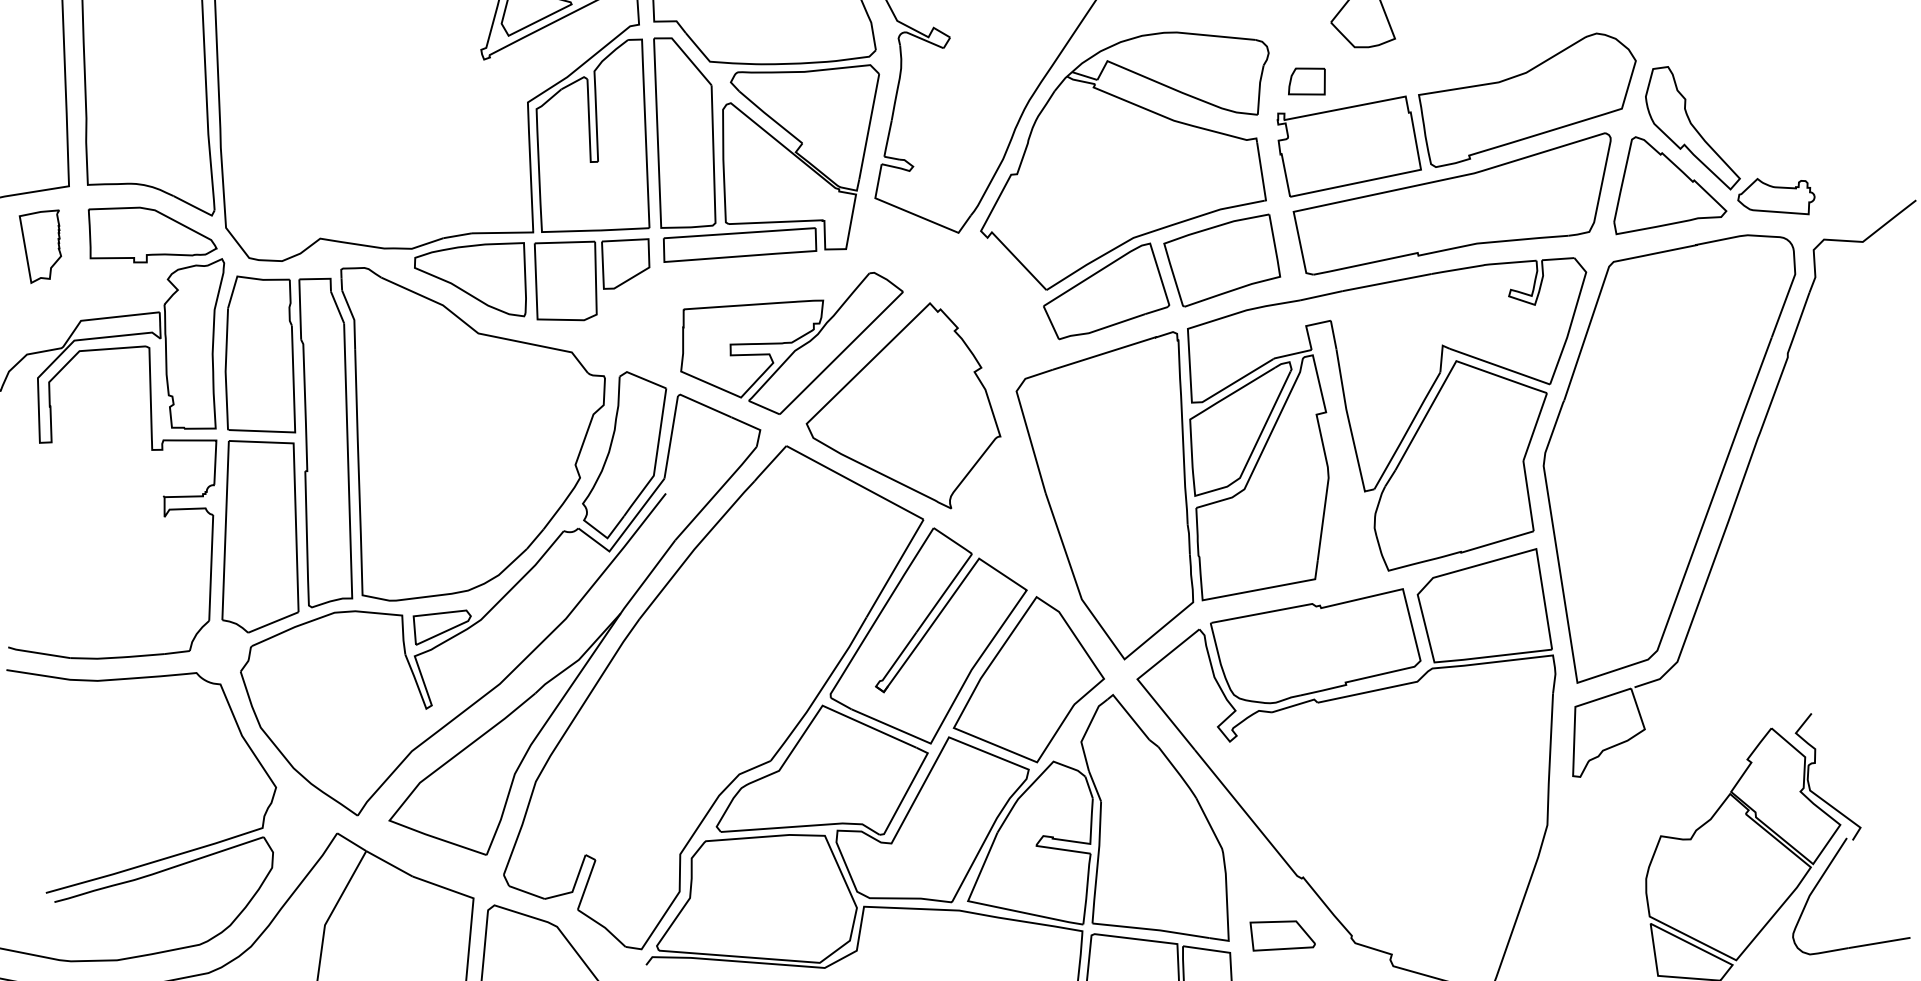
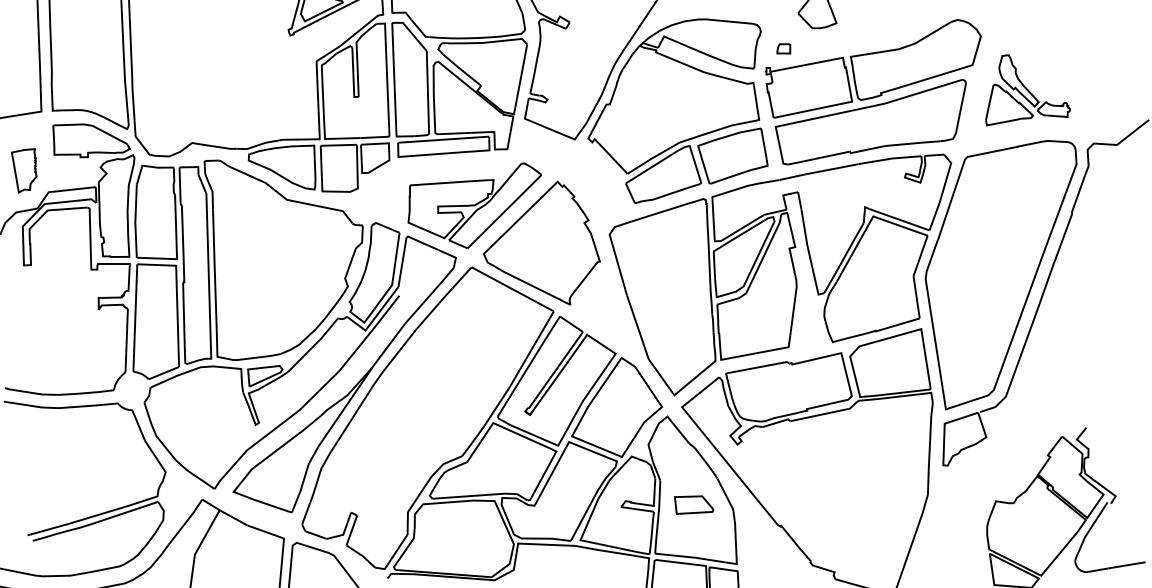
part: (1306, 81) -> (783, 48), size x0.6
part: (1713, 151) -> (1027, 90), size x0.7
part: (40, 246) -> (24, 170), moved
part: (1283, 934) -> (694, 504), moved

